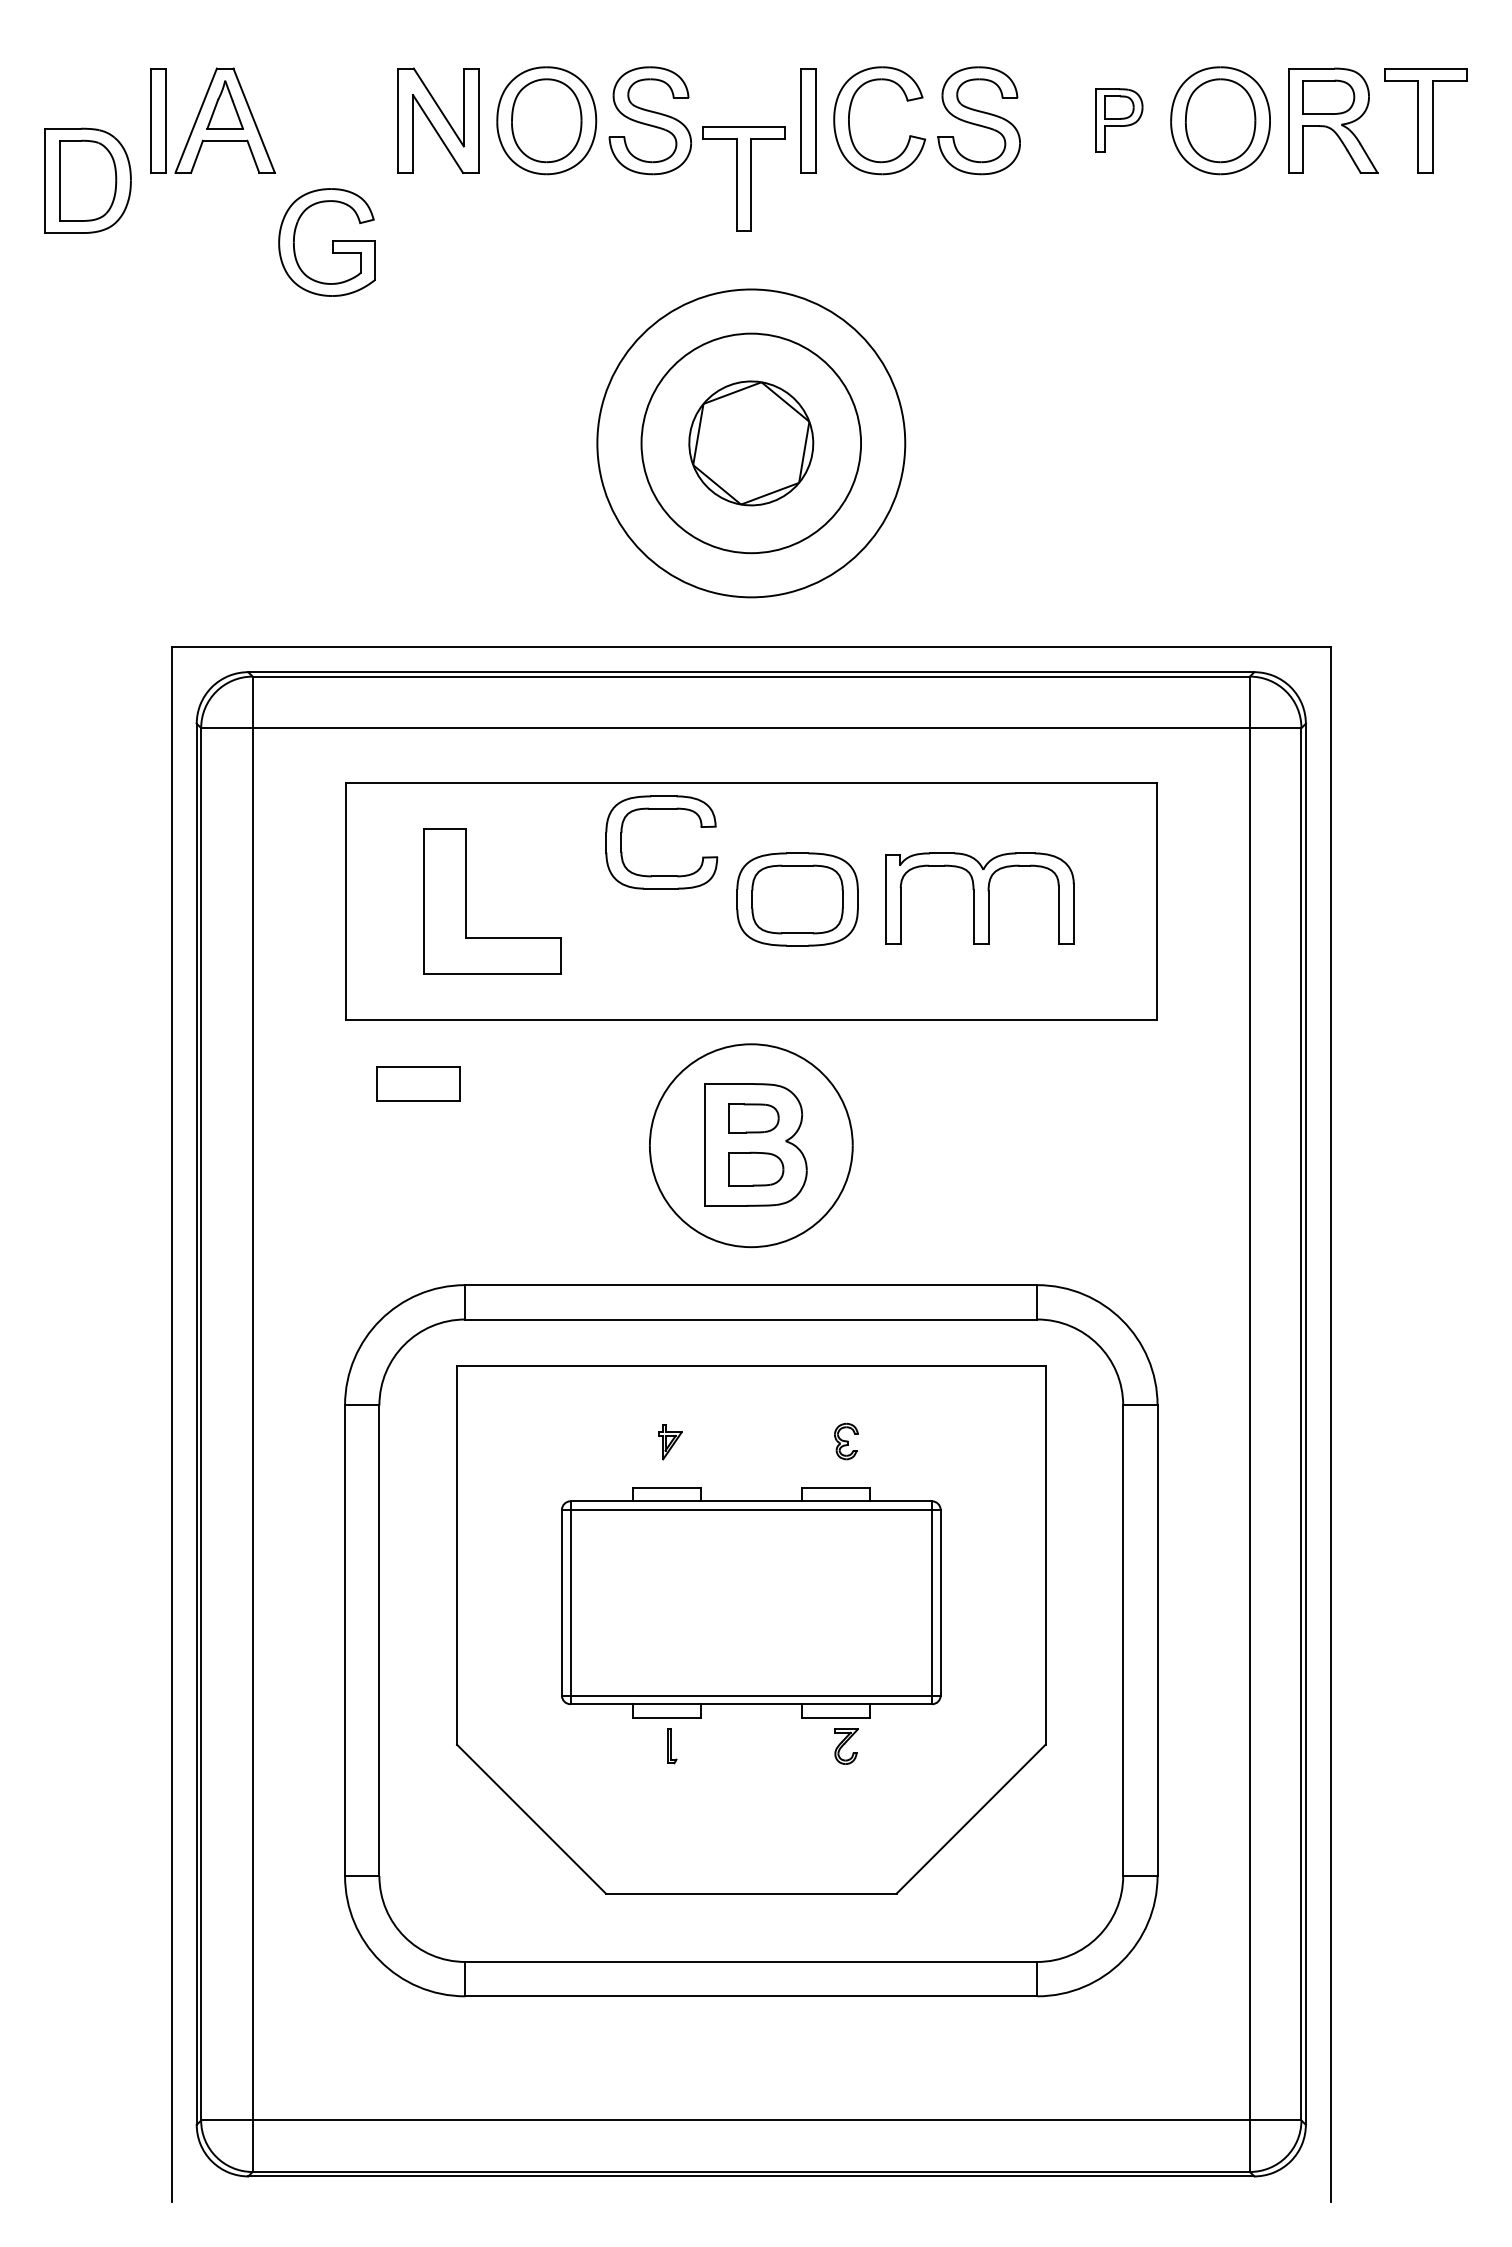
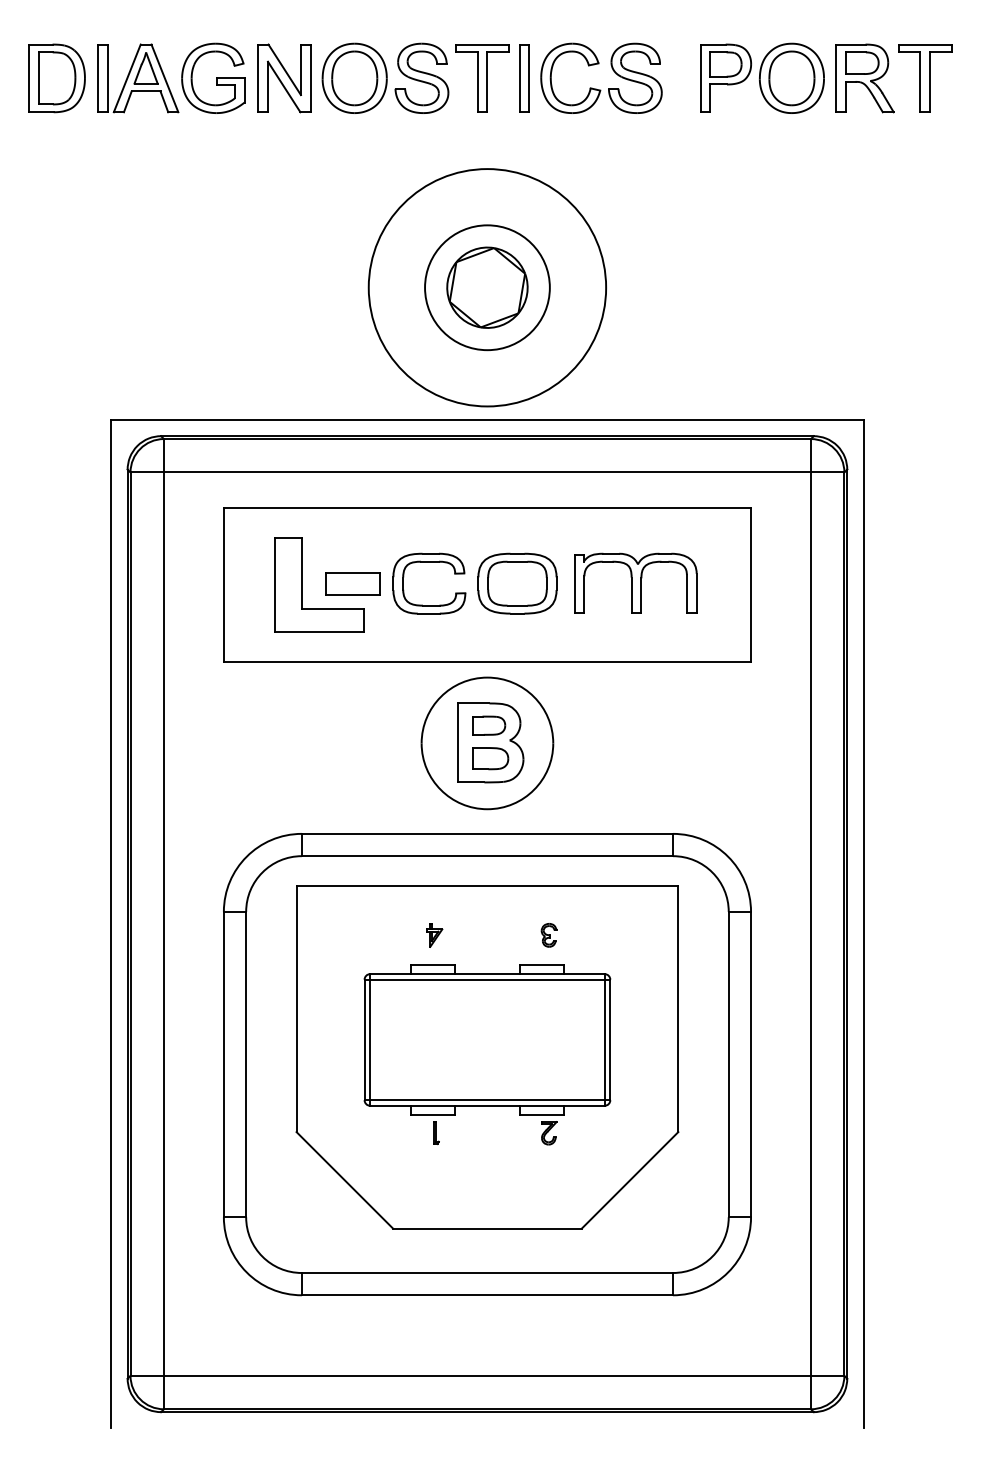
part: (1119, 119) -> (726, 77), size x1.67
part: (743, 179) -> (482, 78), moved
part: (87, 180) -> (56, 78), moved
part: (327, 241) -> (213, 77), moved
circle: (751, 443) -> (487, 287), size x0.62
circle: (751, 443) -> (487, 287), size x1.67
part: (661, 809) -> (429, 562), moved
part: (418, 1082) -> (352, 583), moved

